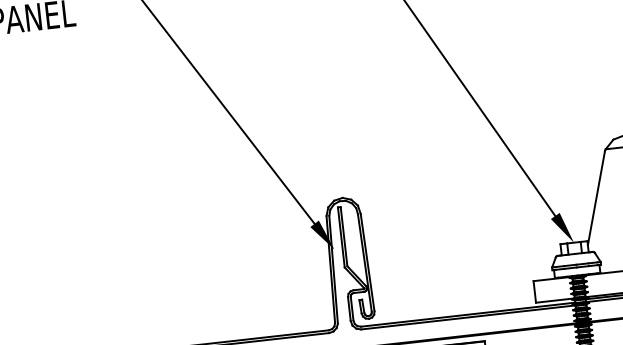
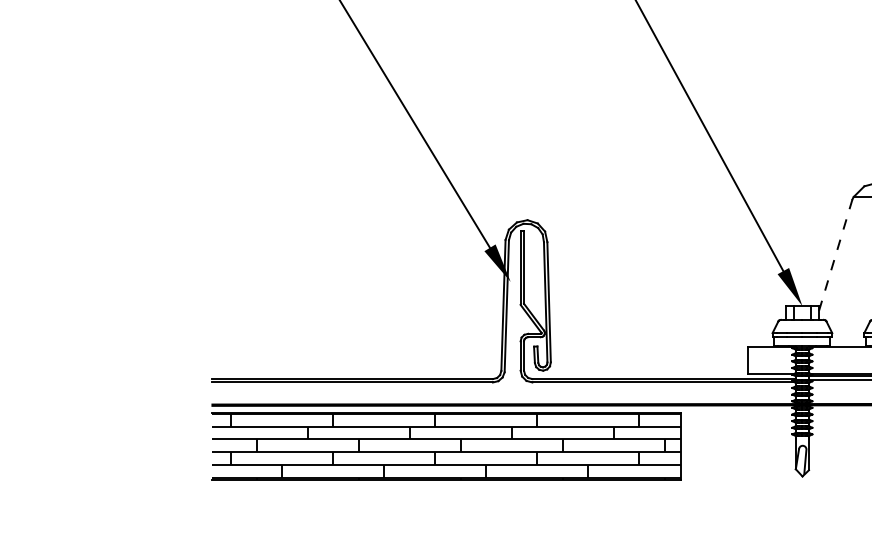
line: (596, 197) -> (835, 254), solid -> dashed

